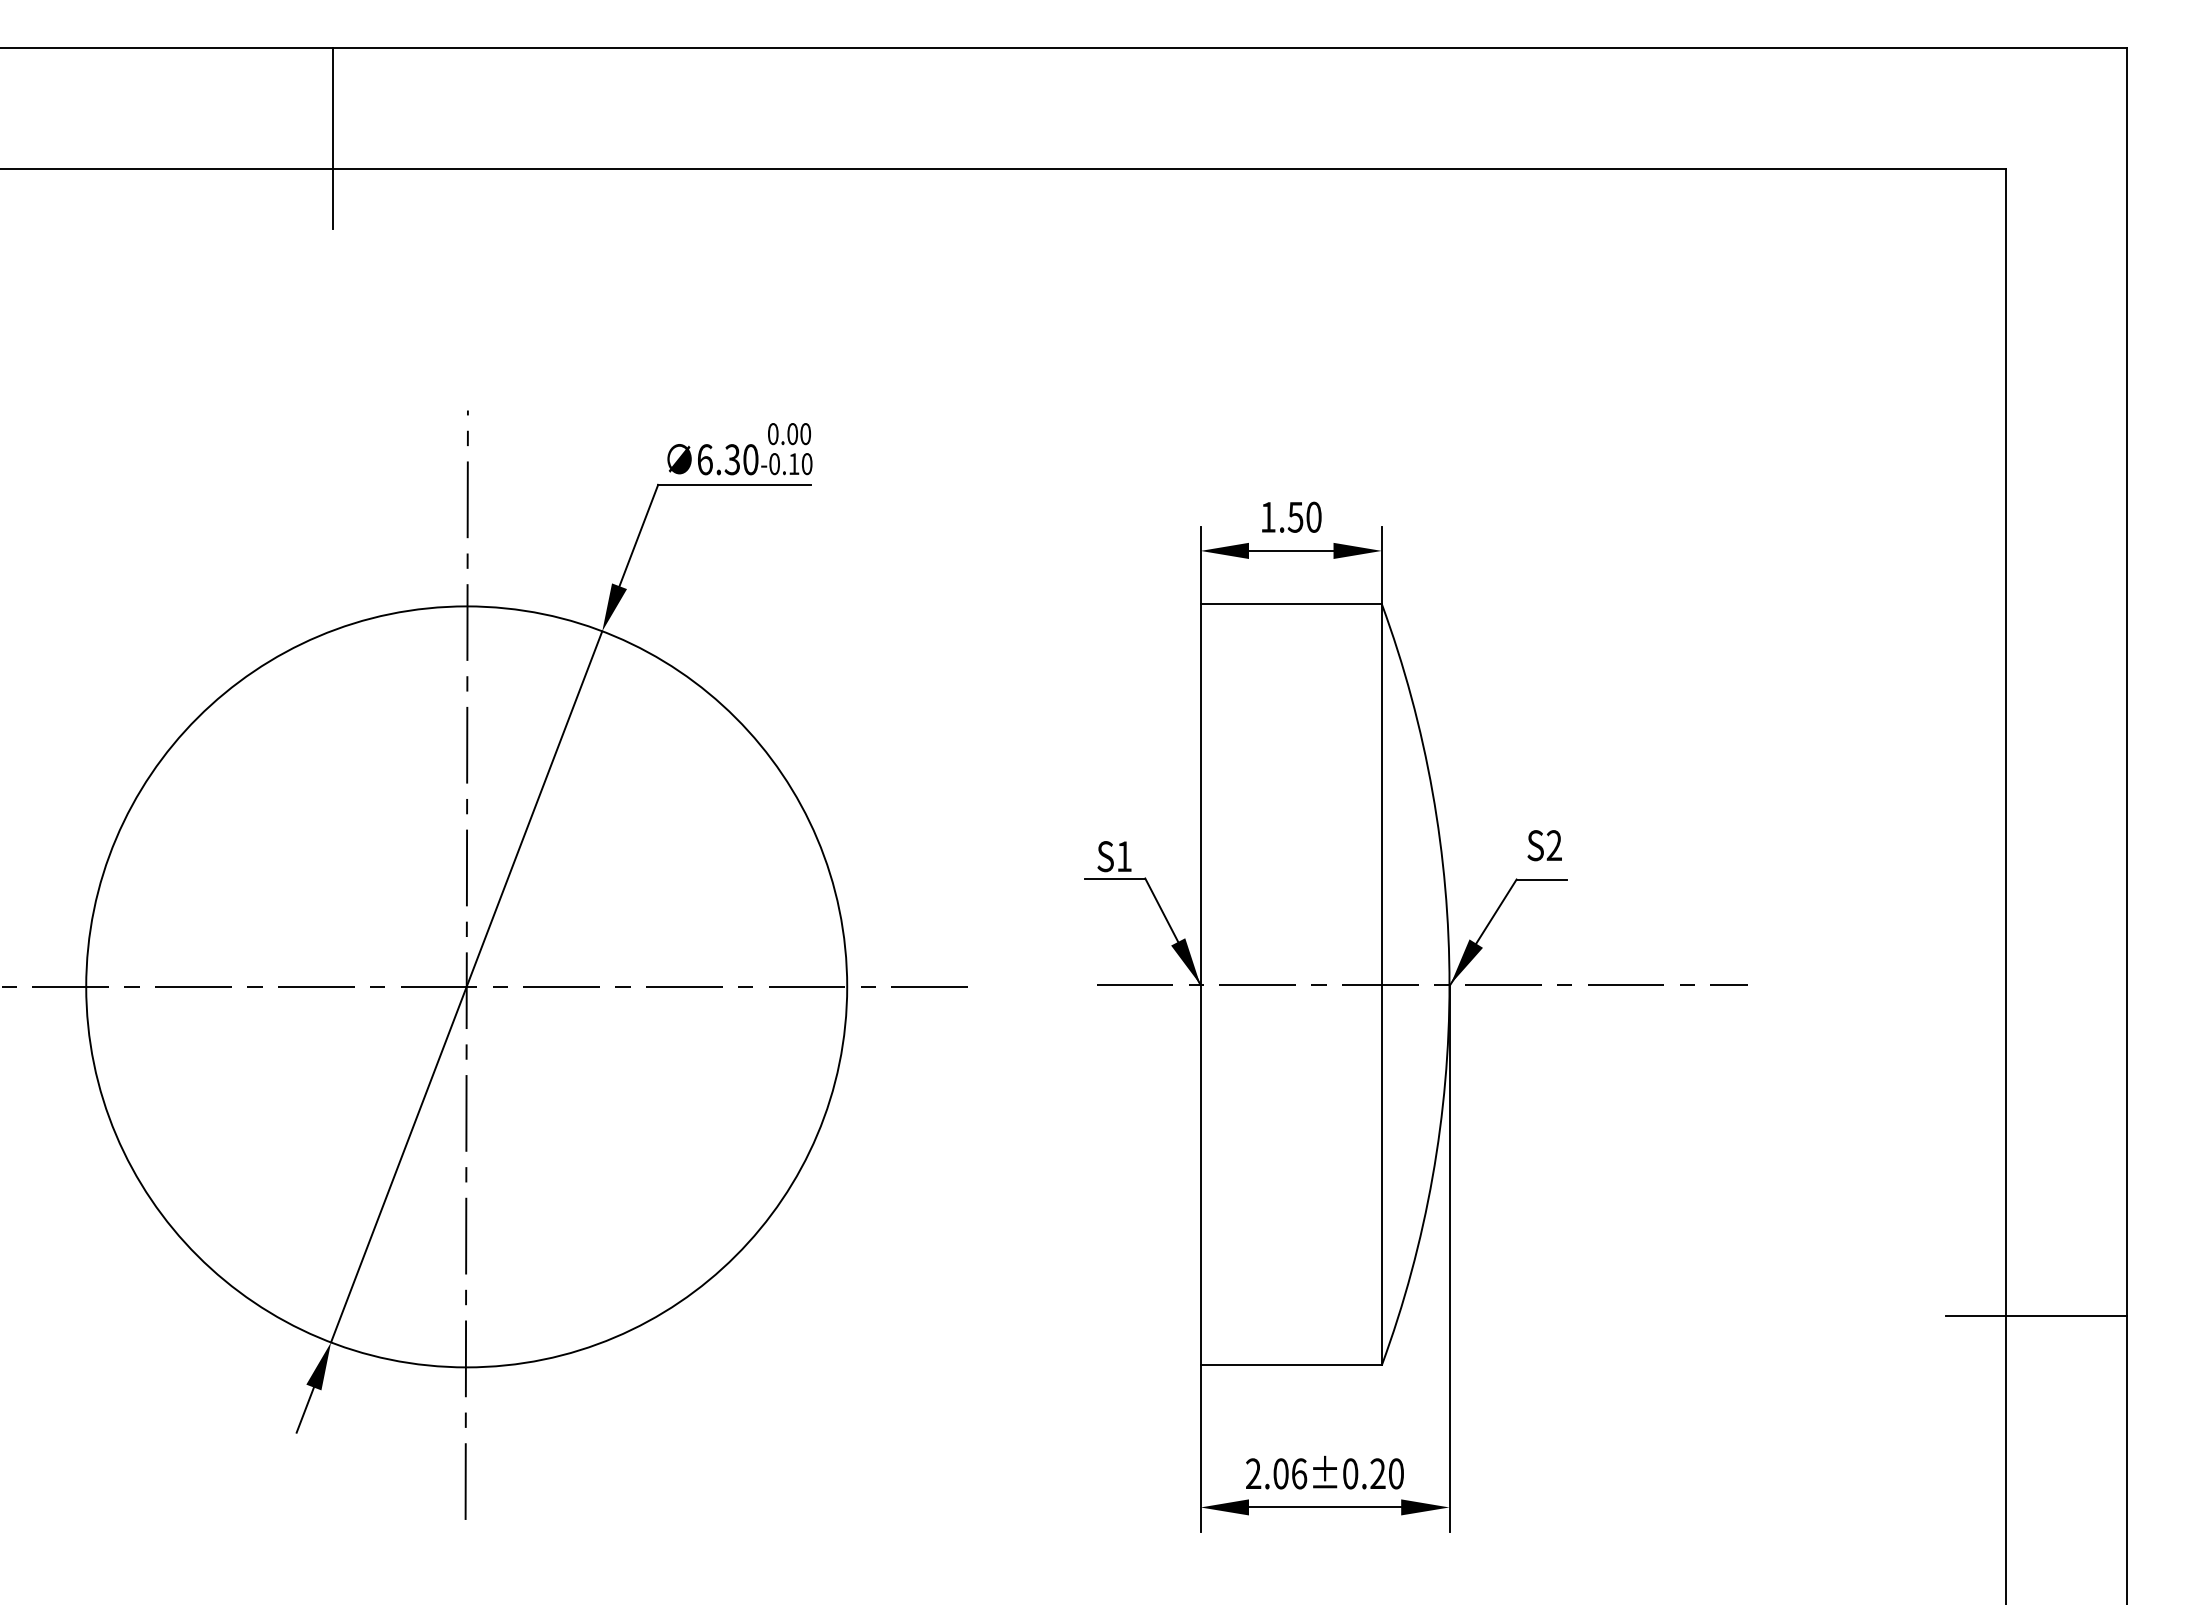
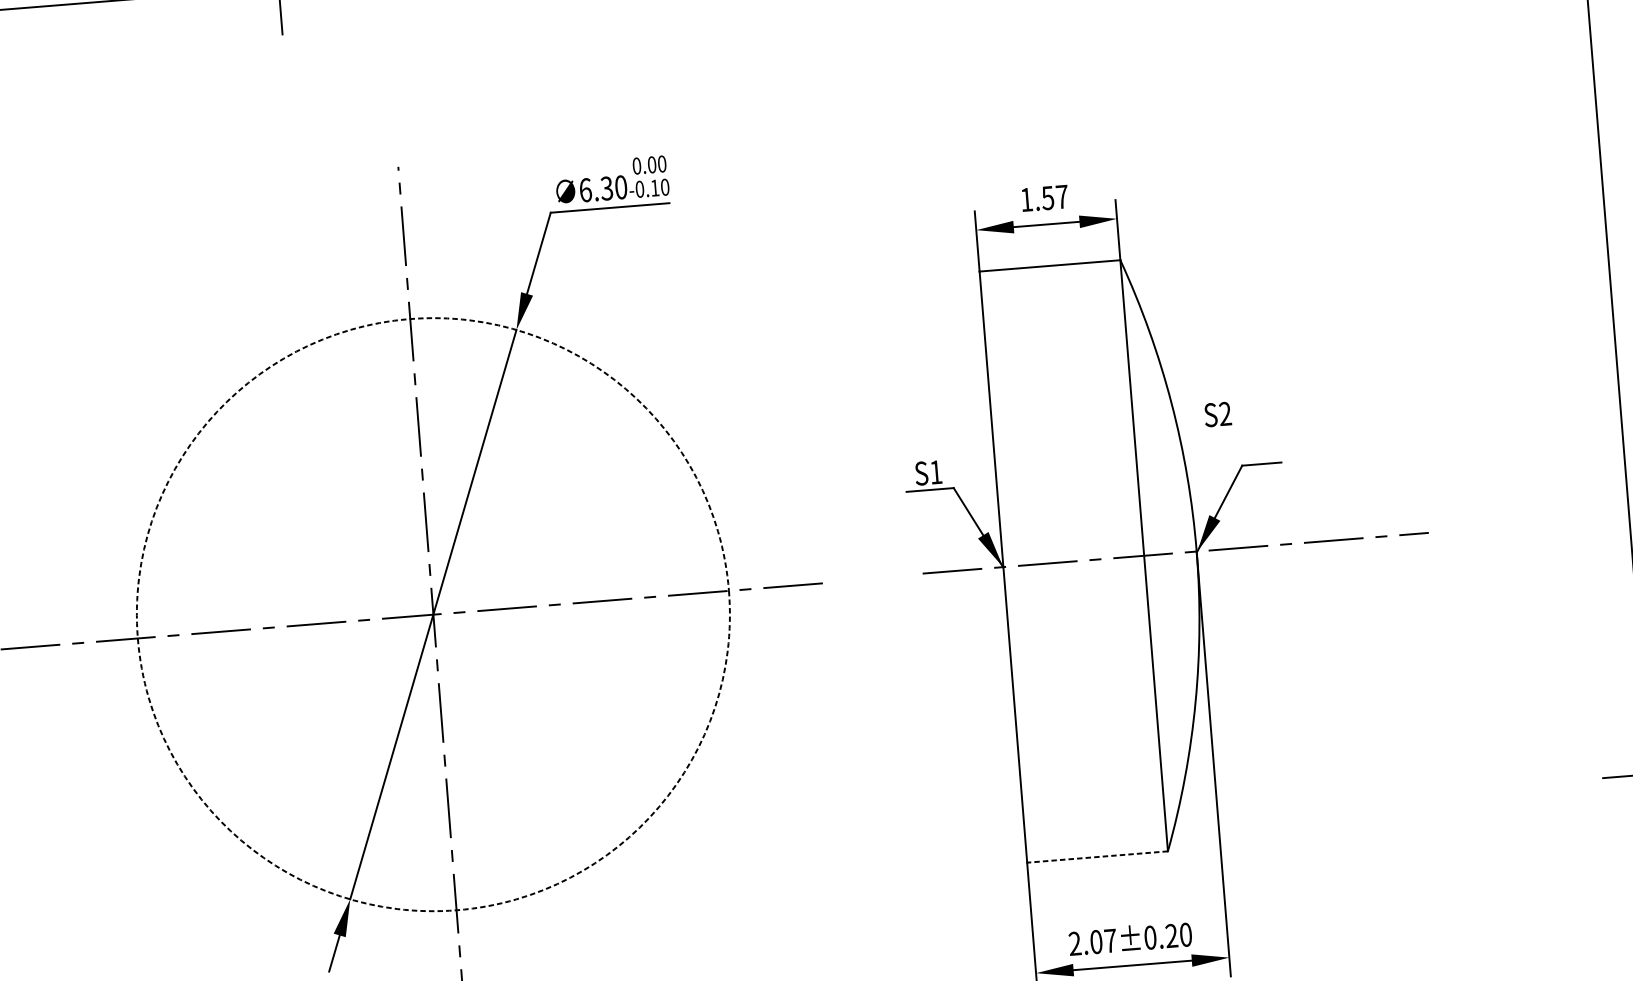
text: (1313, 516) -> (1061, 196), 1.50 -> 1.57
text: (1544, 845) -> (1217, 414), moved
circle: (466, 986) -> (433, 614), solid -> dashed
line: (1291, 1365) -> (1097, 857), solid -> dashed
text: (1299, 1473) -> (1110, 940), 2.06±0.20 -> 2.07±0.20

